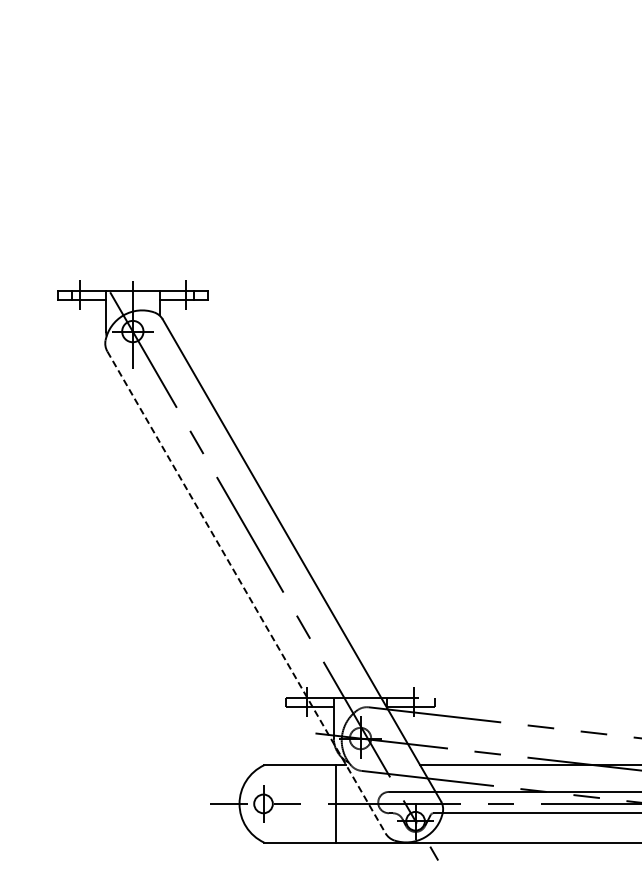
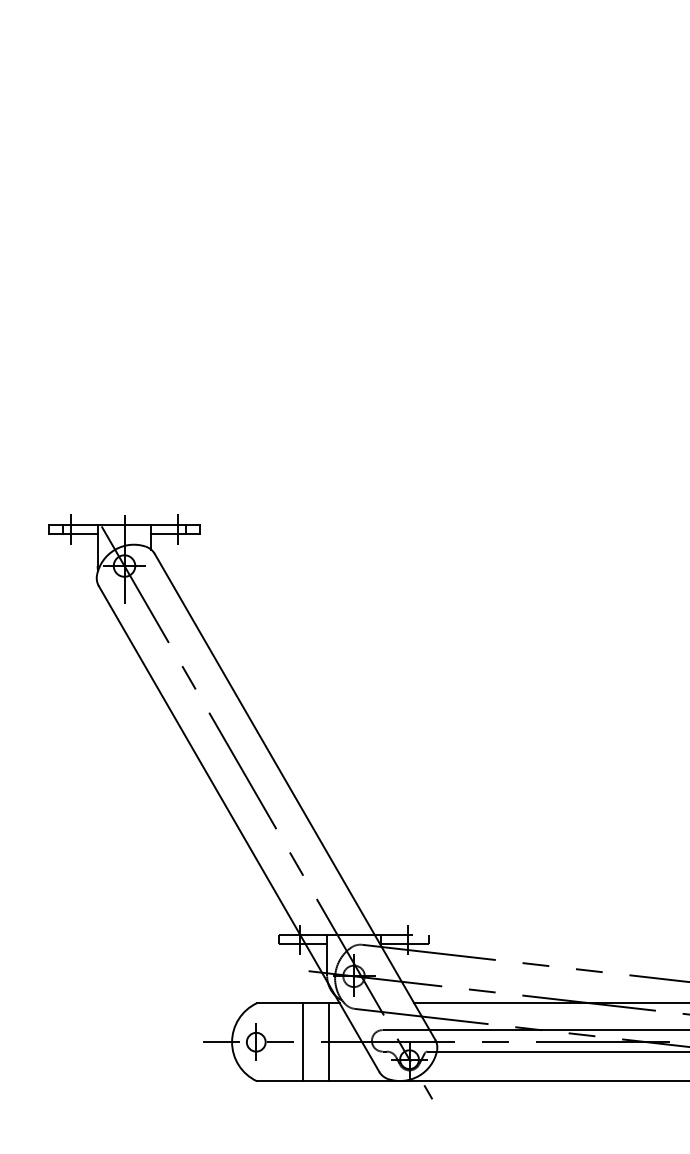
line: (246, 592) -> (239, 829), dashed -> solid
line: (310, 804) -> (303, 1042), added

